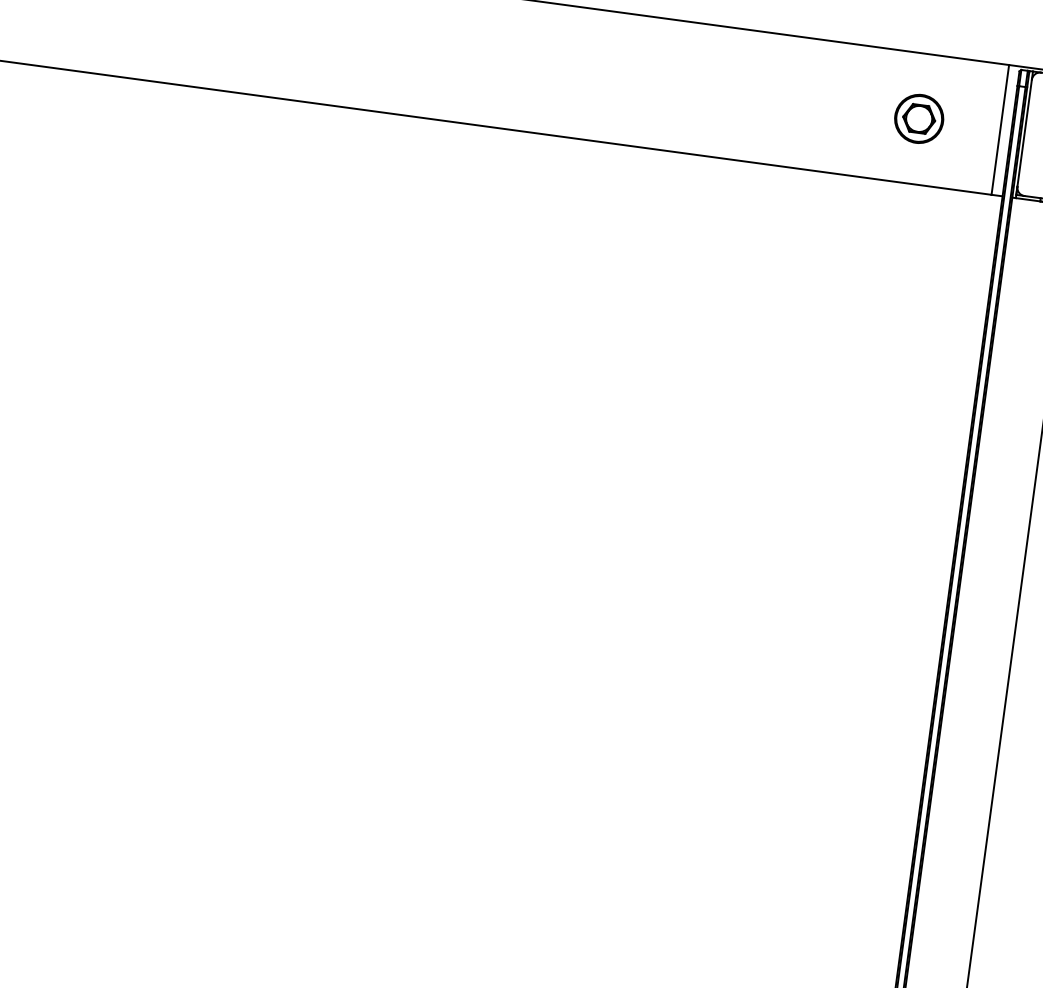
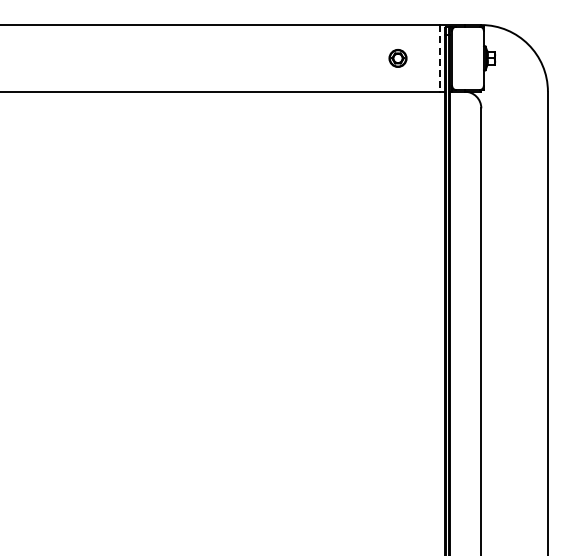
part: (918, 119) -> (397, 58), size x0.7
line: (999, 130) -> (439, 58), solid -> dashed

